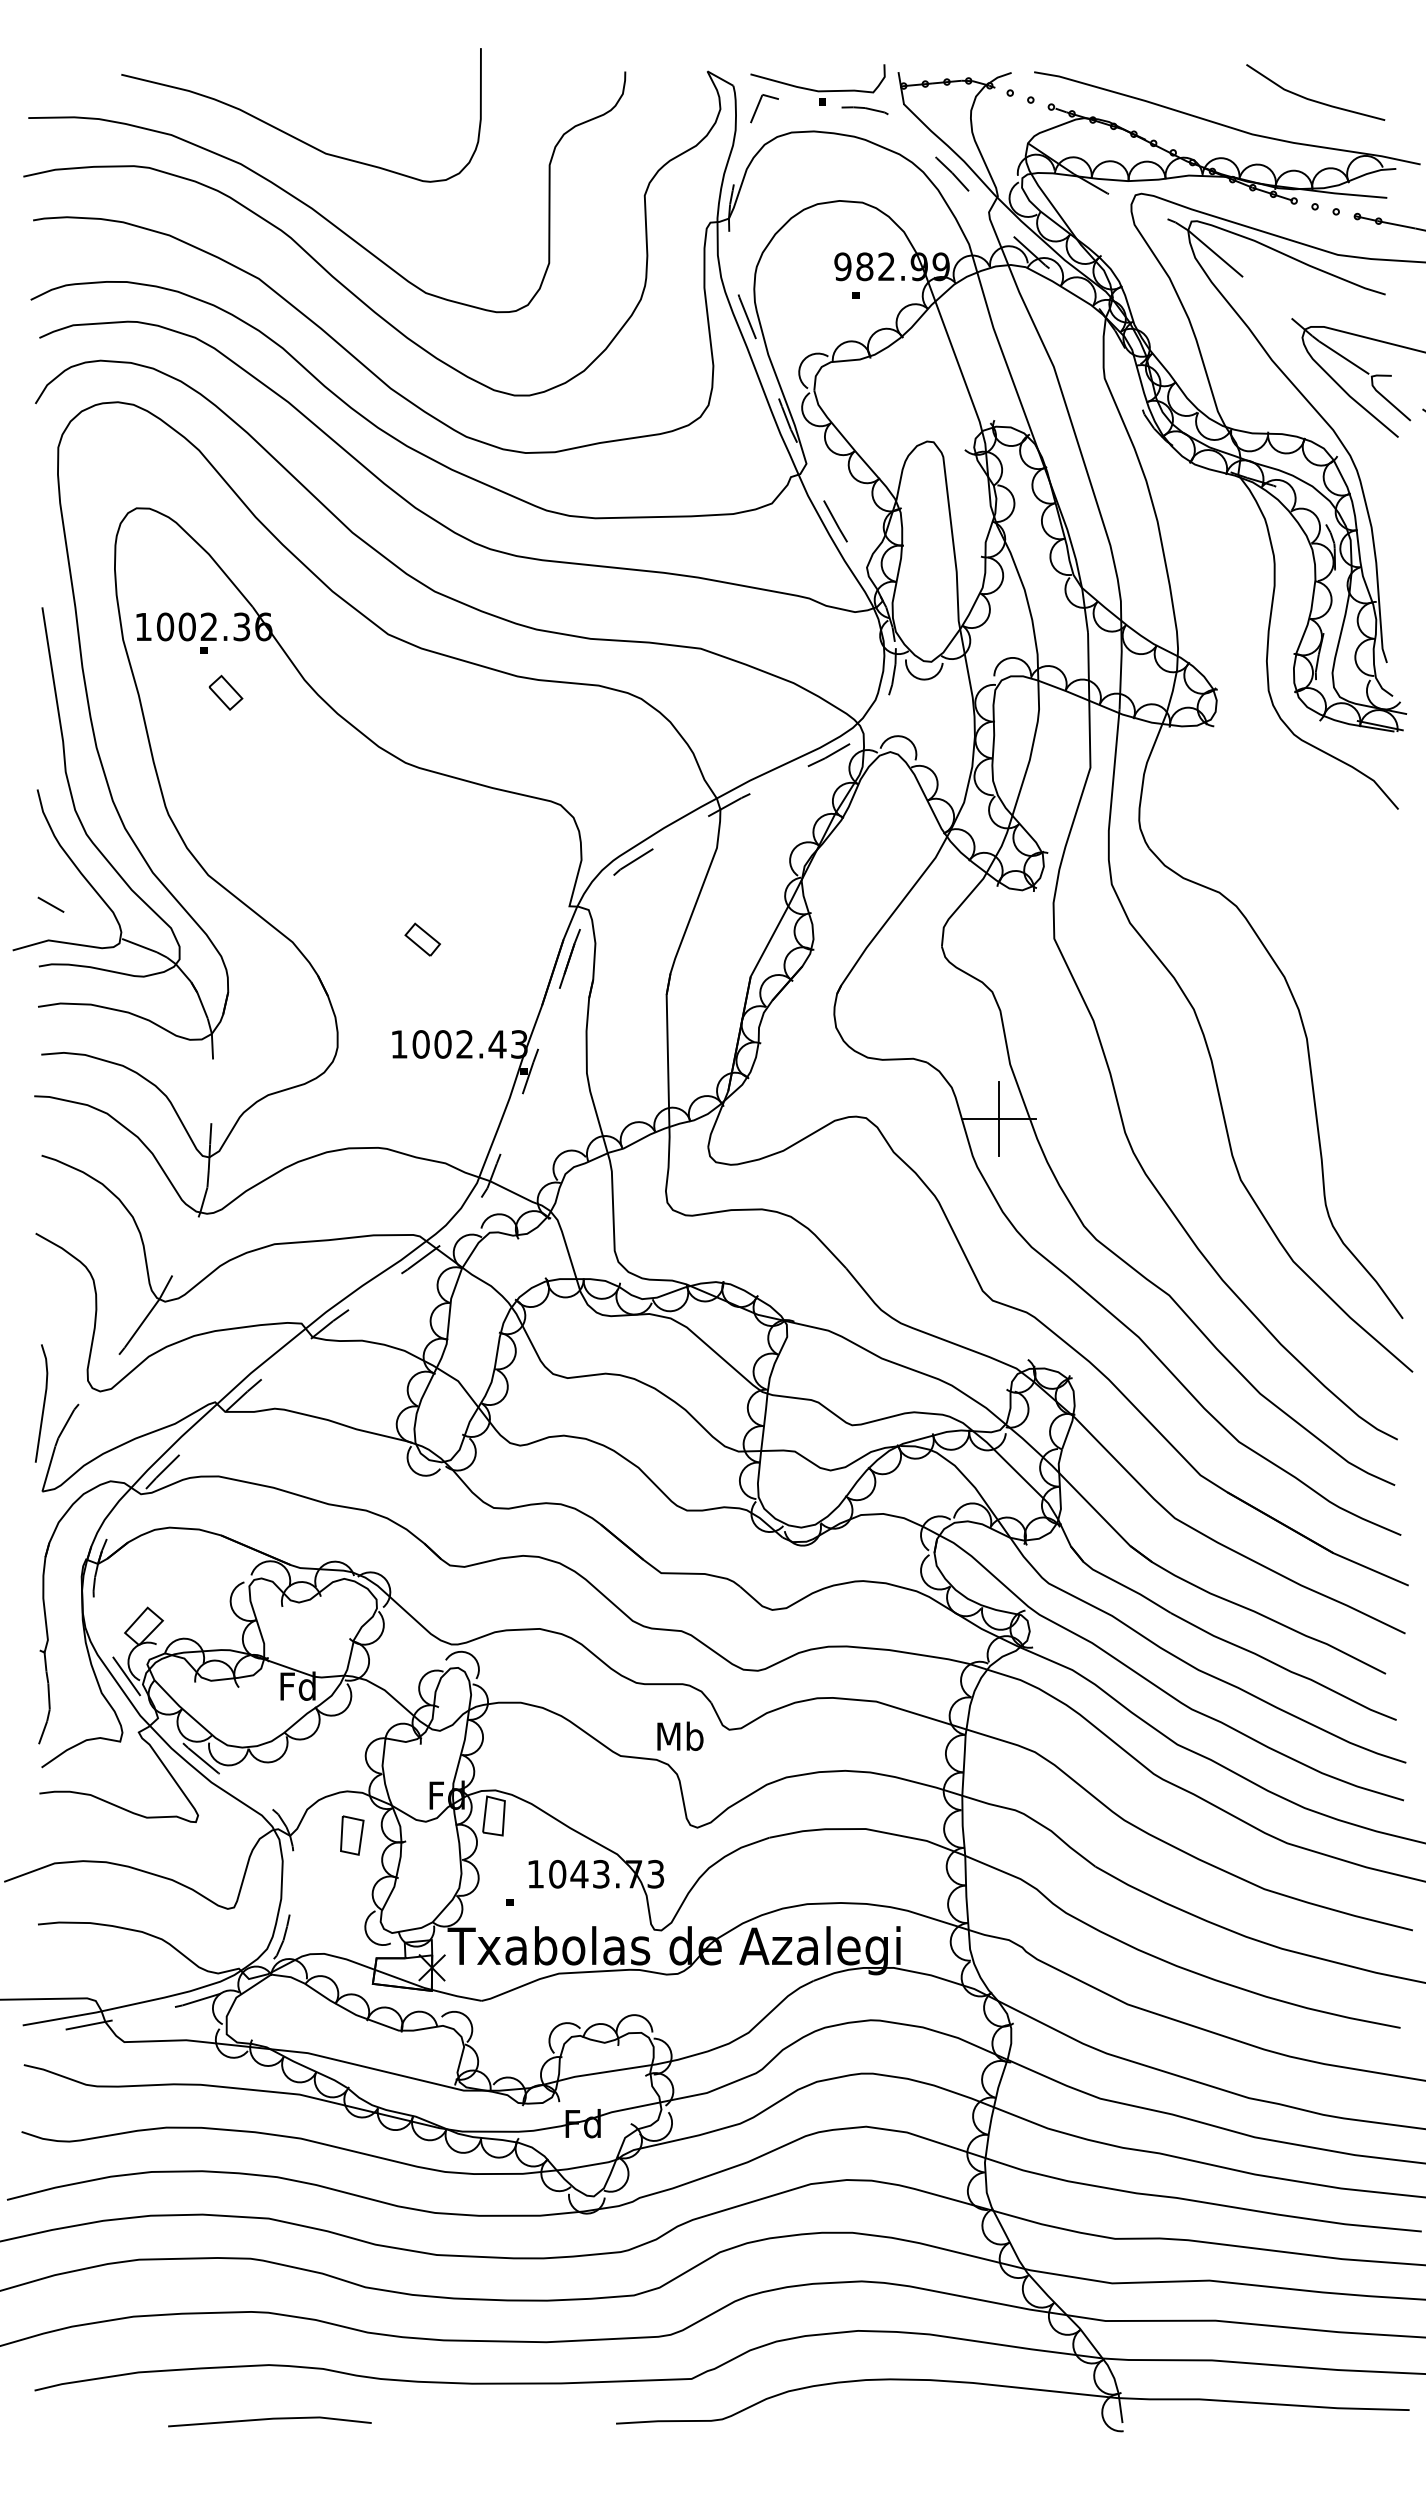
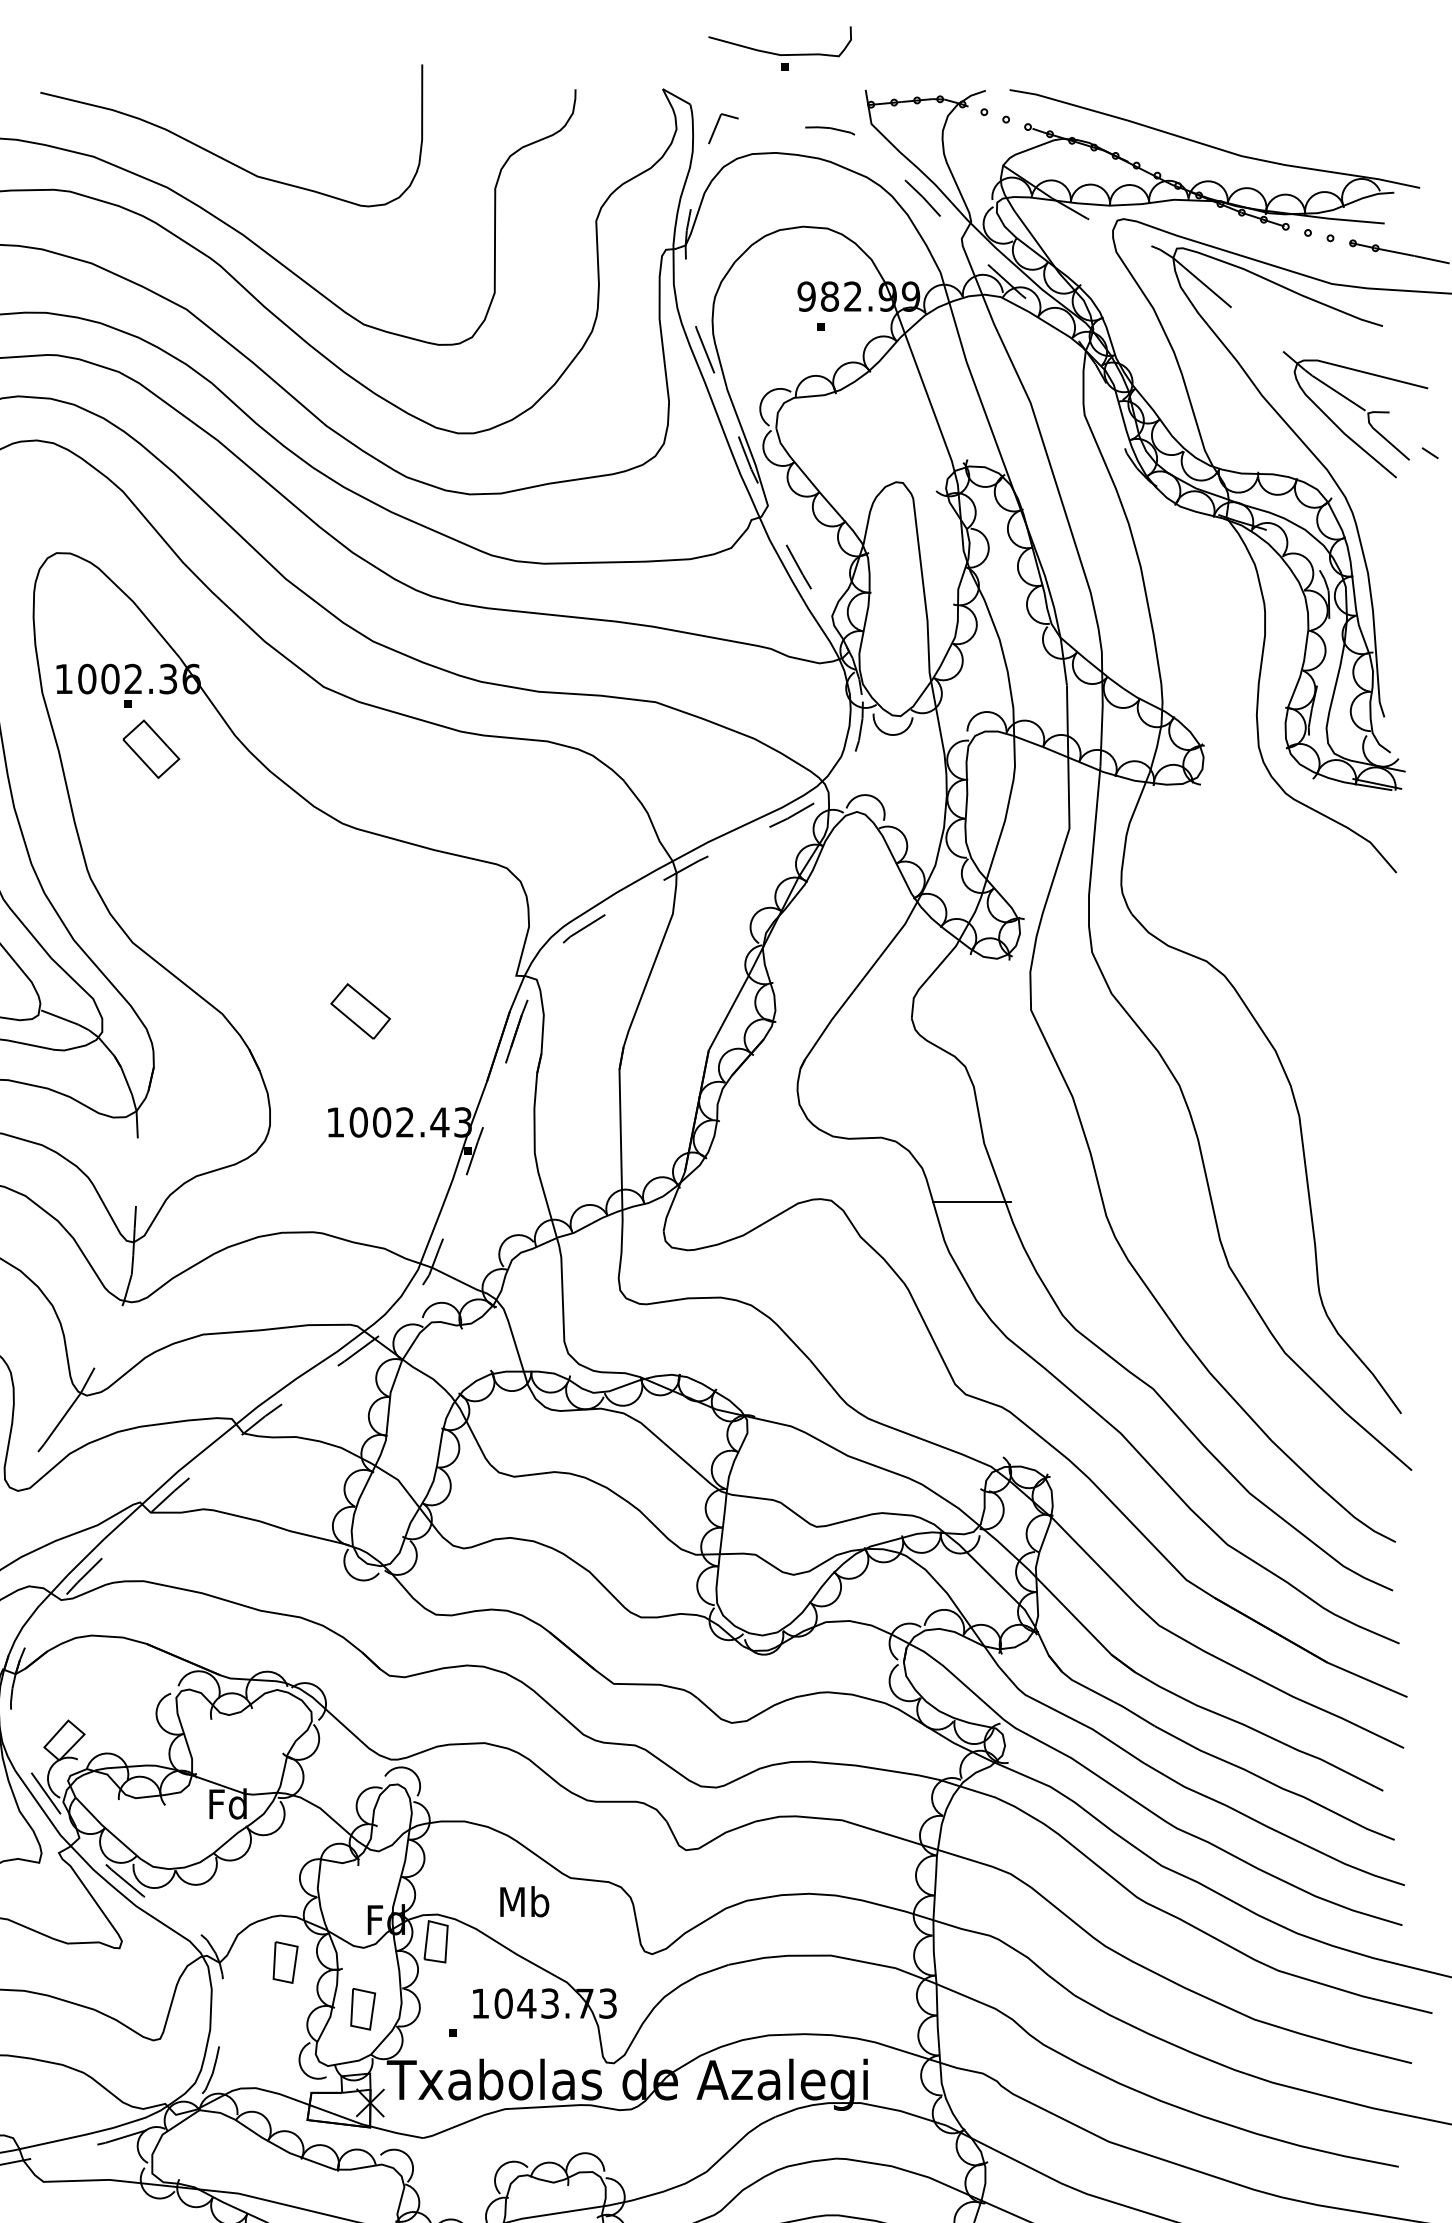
part: (817, 84) -> (779, 47), moved
line: (1313, 99) -> (1306, 119), removed
part: (225, 692) -> (151, 748), size x1.6
part: (422, 939) -> (360, 1011), size x1.6
line: (998, 1119) -> (971, 1202), removed
text: (680, 1735) -> (524, 1900), moved
part: (425, 1879) -> (363, 2009), added

